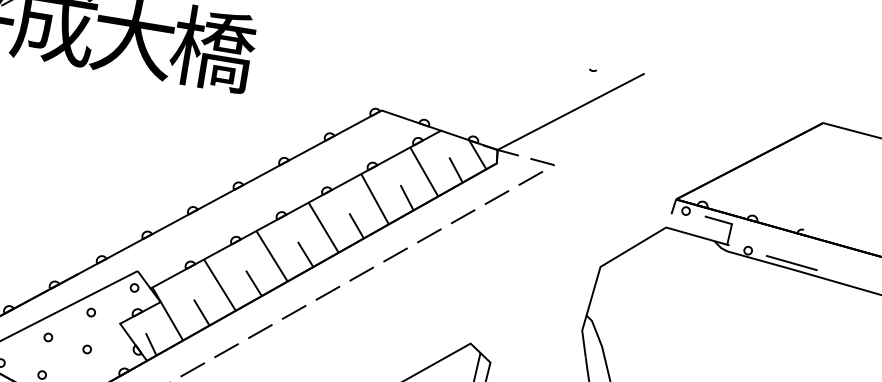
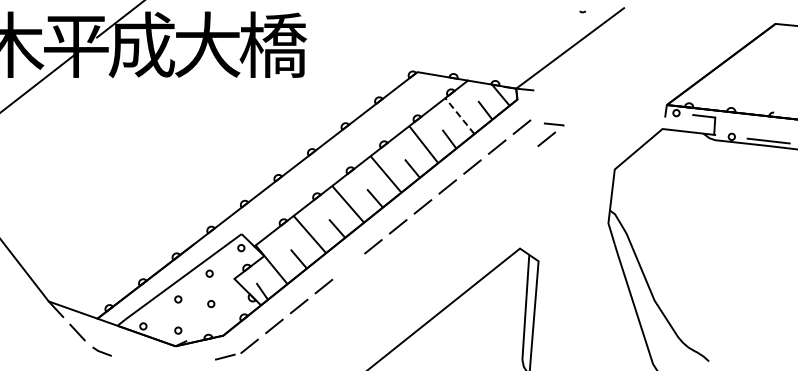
line: (423, 171) -> (459, 115), solid -> dashed
part: (536, 173) -> (550, 134), moved
line: (260, 331) -> (348, 266), removed

